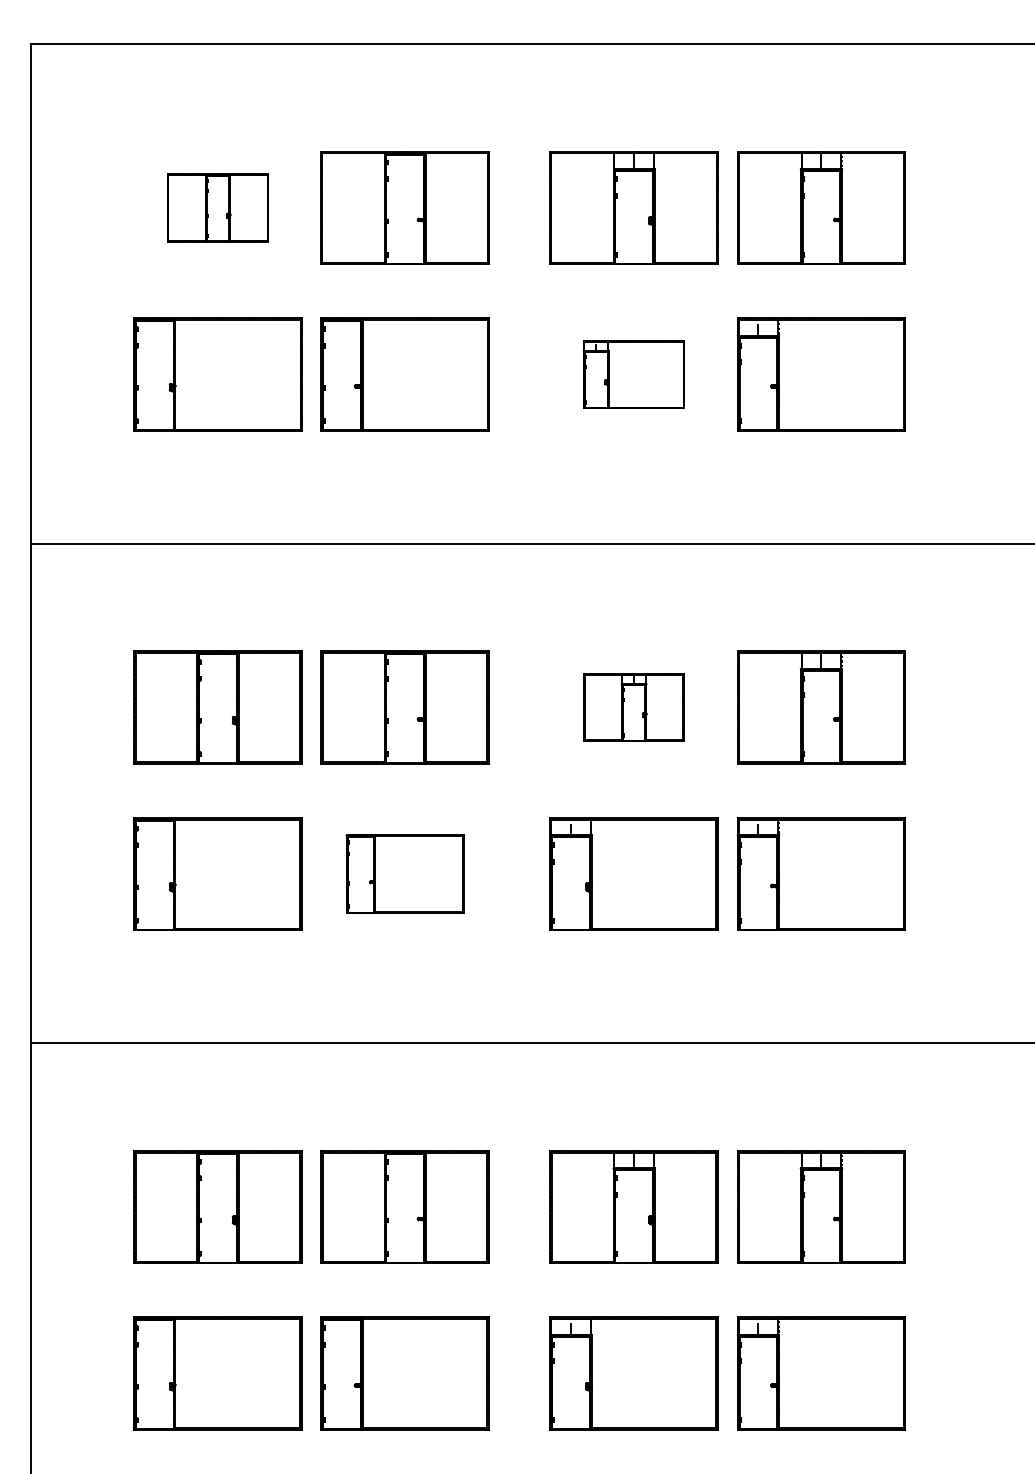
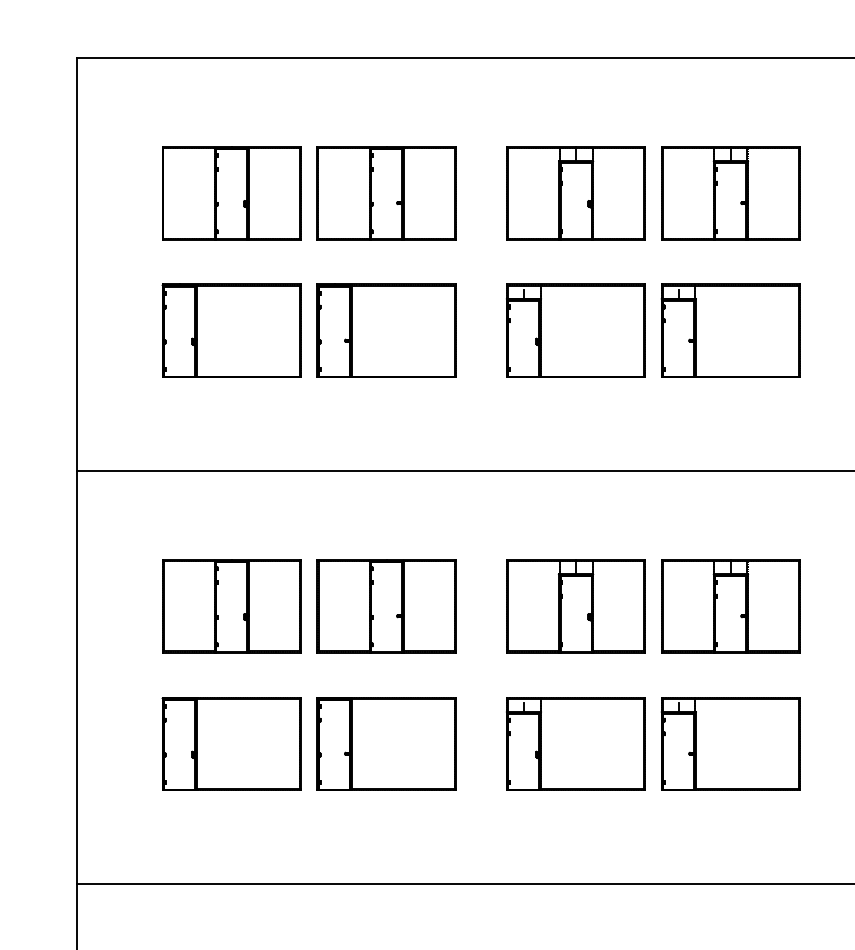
part: (217, 207) -> (231, 192), size x1.67
part: (633, 374) -> (575, 330), size x1.67
part: (633, 707) -> (575, 606), size x1.67
part: (404, 873) -> (386, 743), size x1.43

